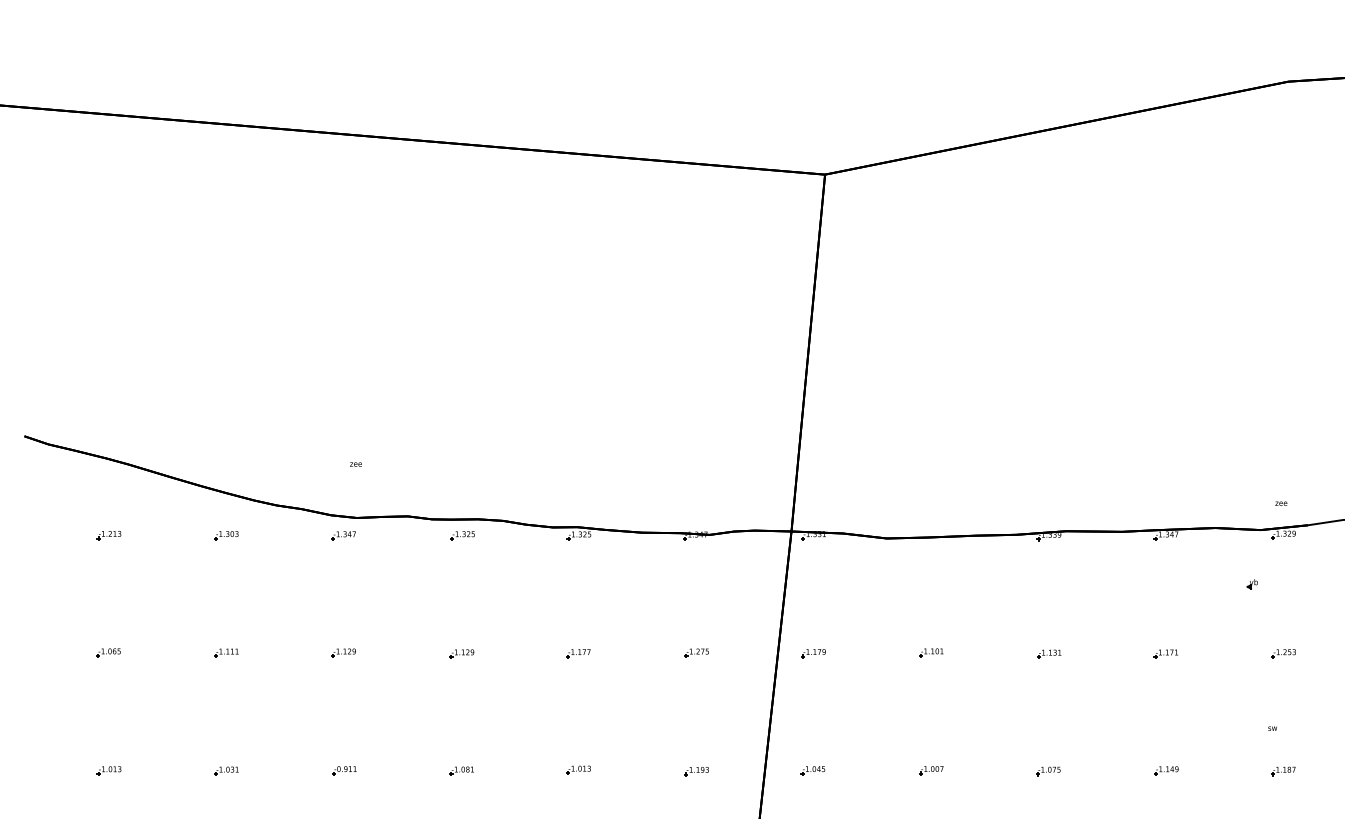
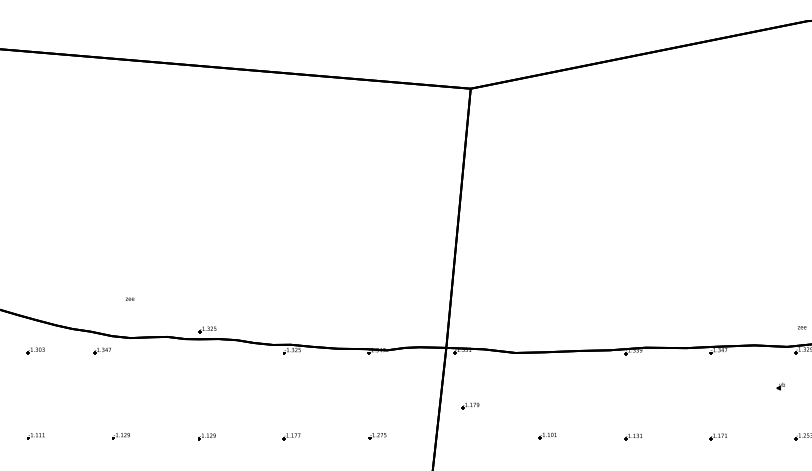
part: (343, 535) -> (102, 350), moved
part: (462, 535) -> (207, 329), moved
part: (813, 653) -> (470, 406), moved

